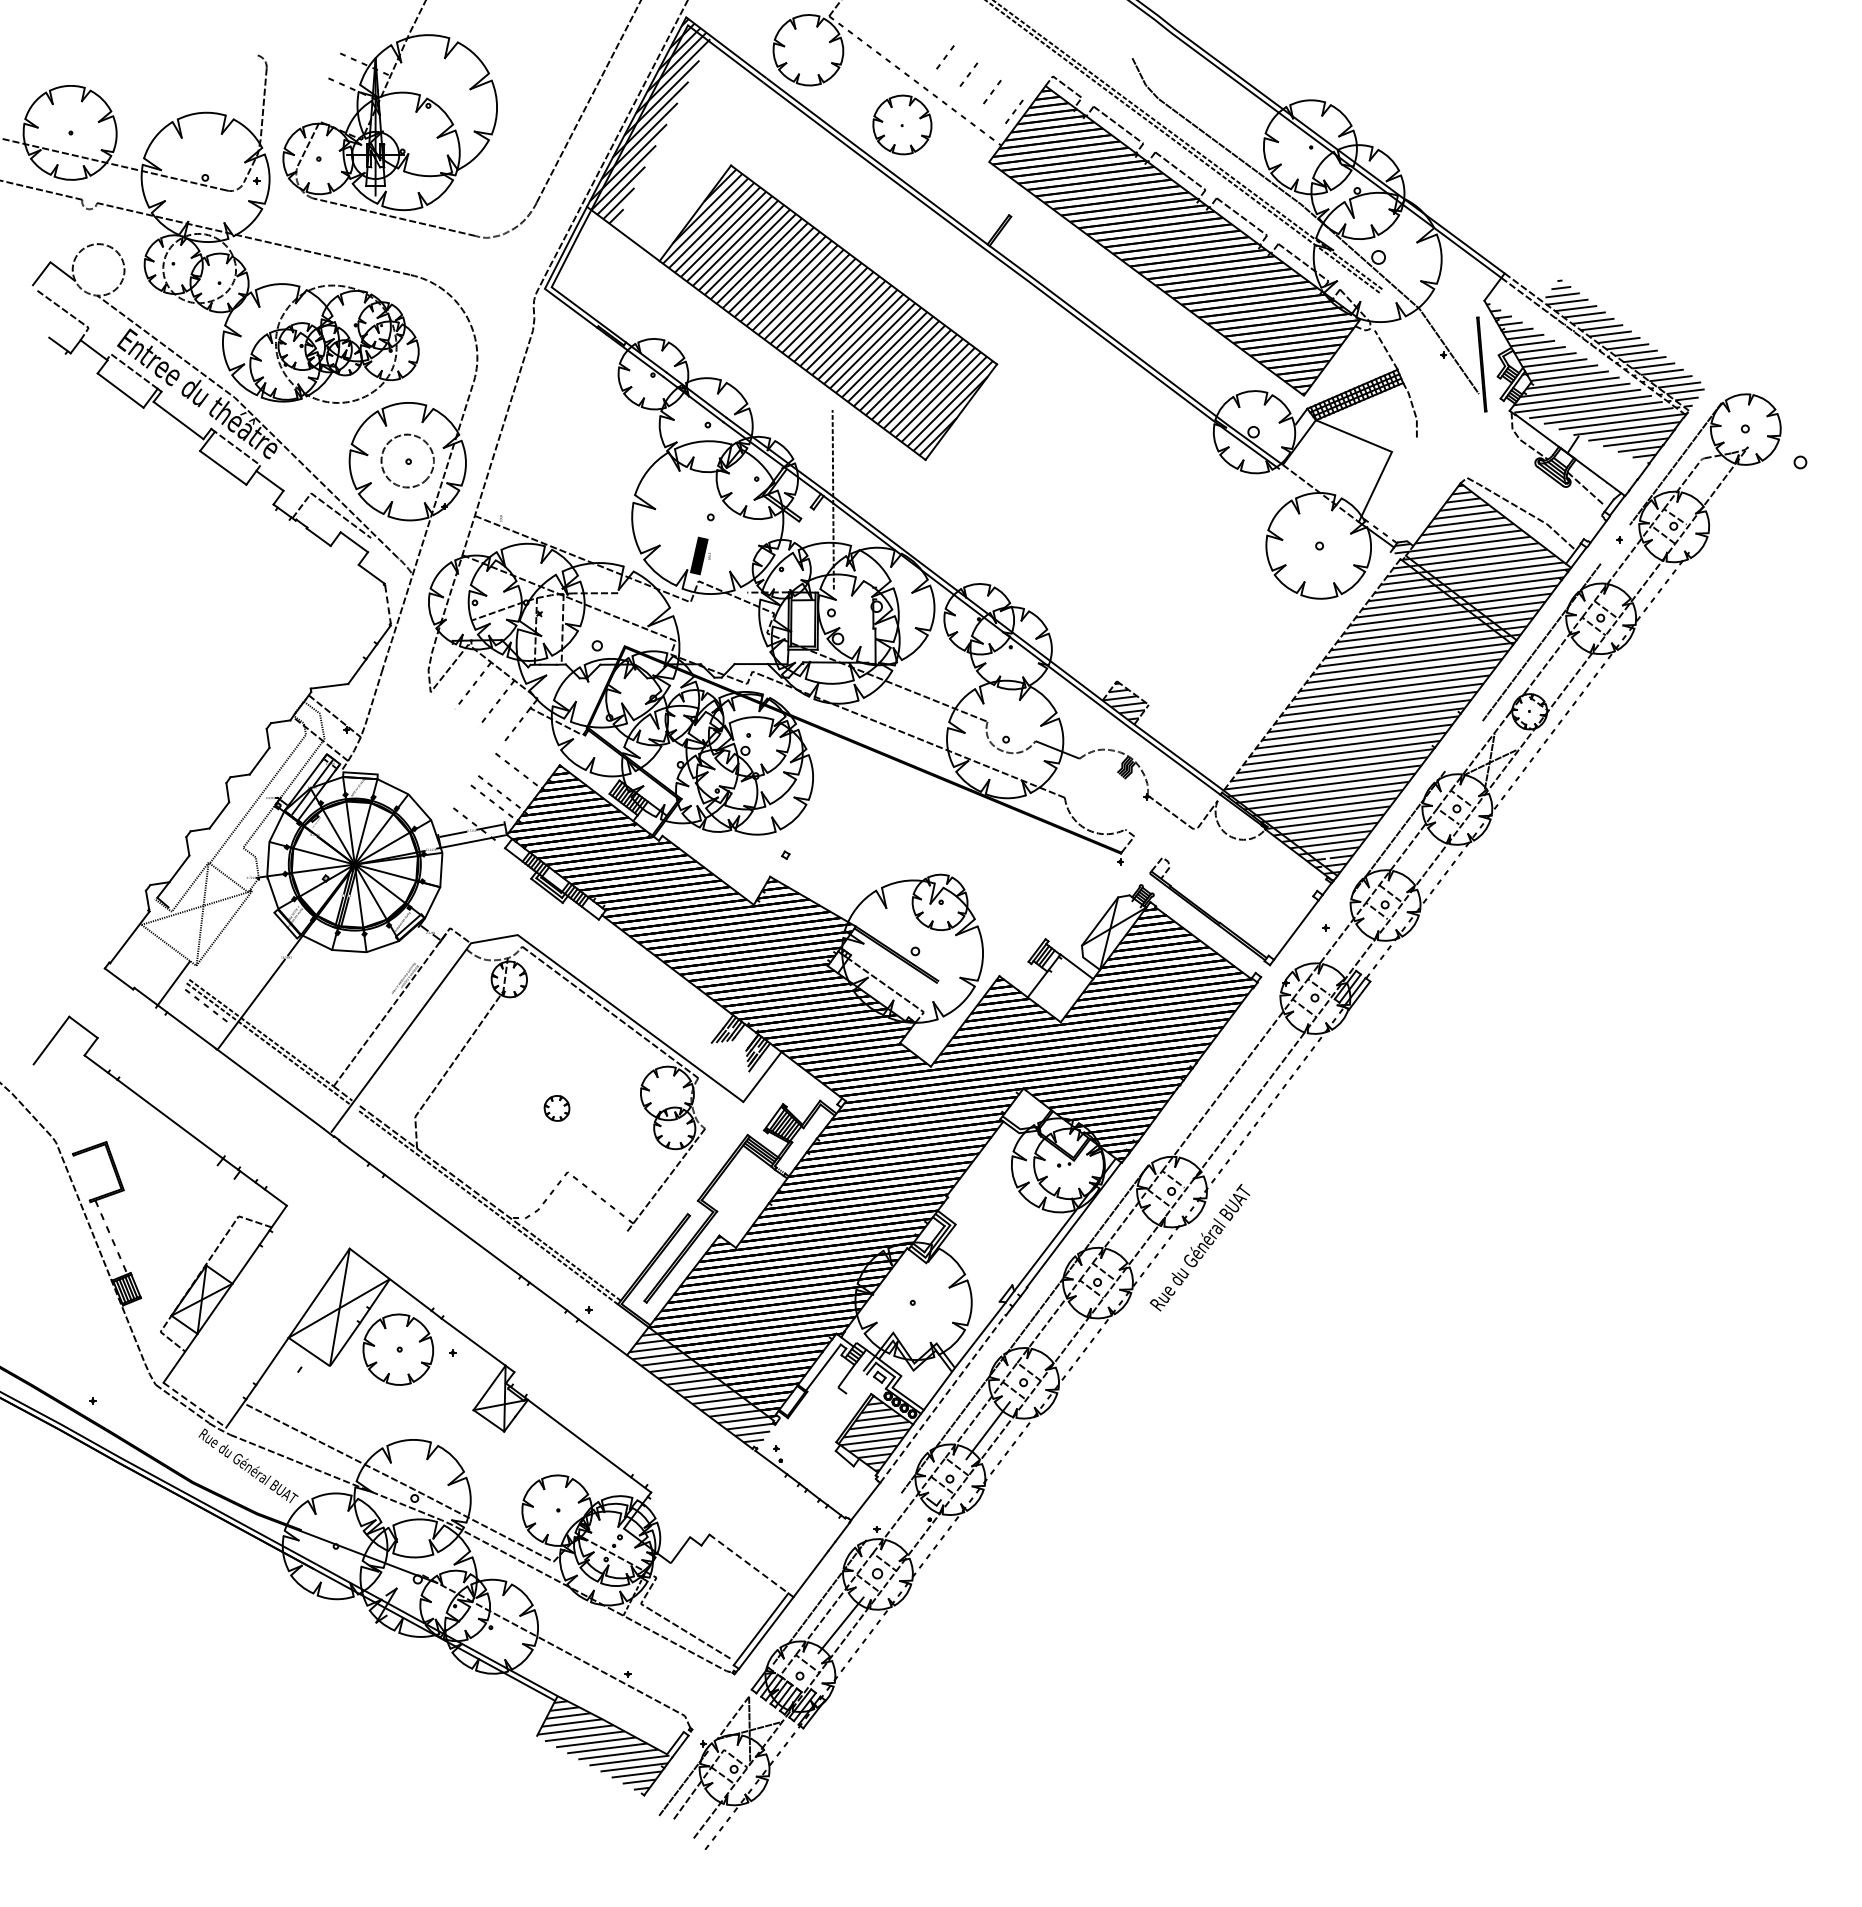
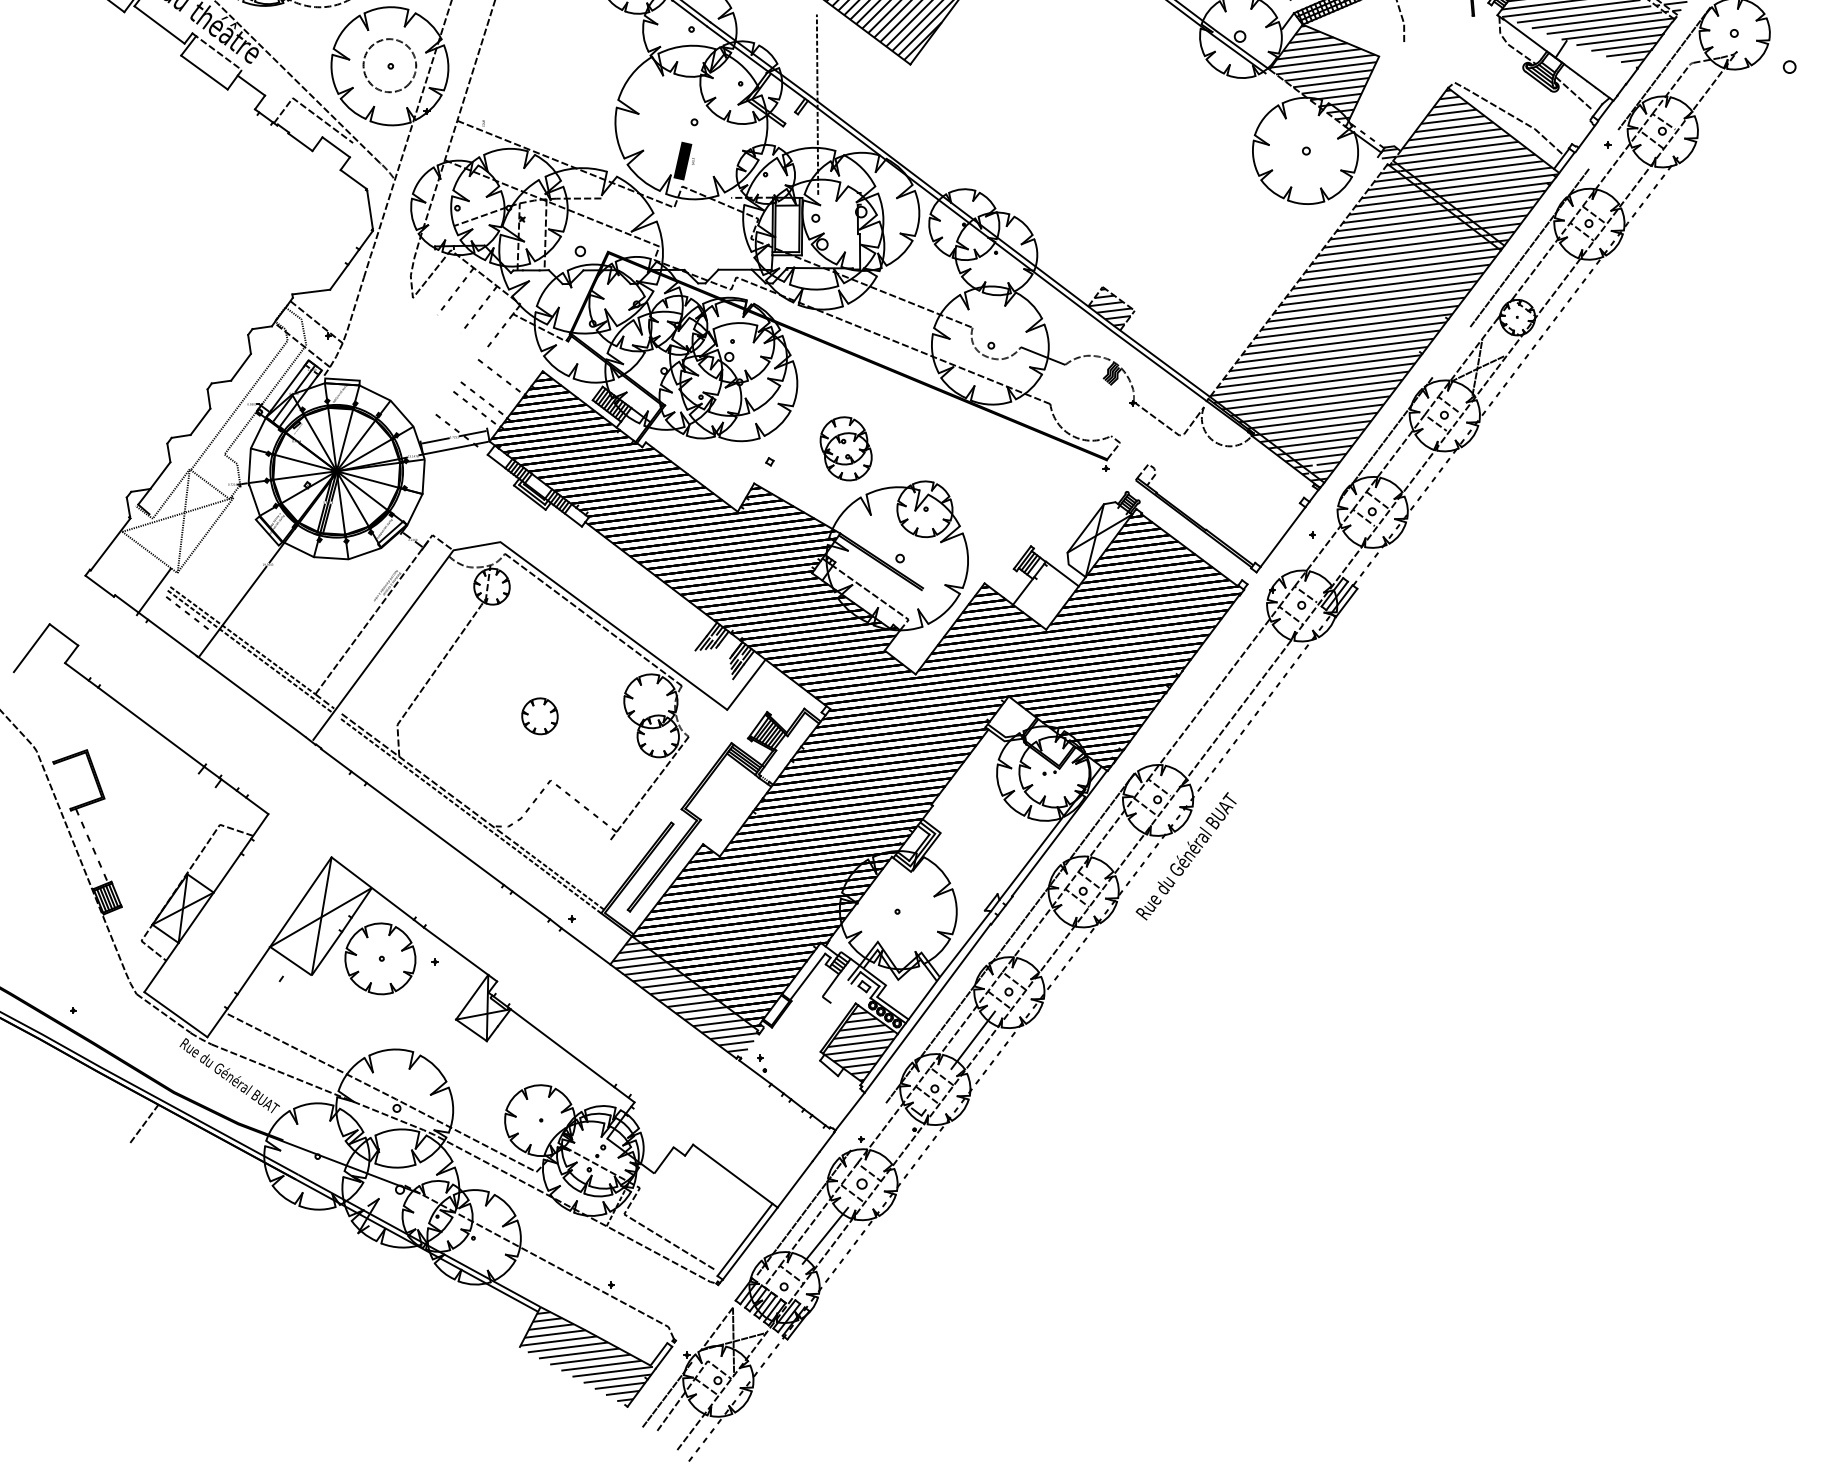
hatch: (1336, 470) -> (1323, 75), added
line: (388, 605) -> (370, 210), dashed -> solid
part: (861, 842) -> (845, 449), added
part: (556, 1108) -> (539, 716), size x1.43
line: (942, 1398) -> (927, 1007), dashed -> solid
line: (194, 1405) -> (175, 1014), dashed -> solid
line: (163, 1513) -> (144, 1123), added
line: (751, 1566) -> (735, 1176), dashed -> solid

